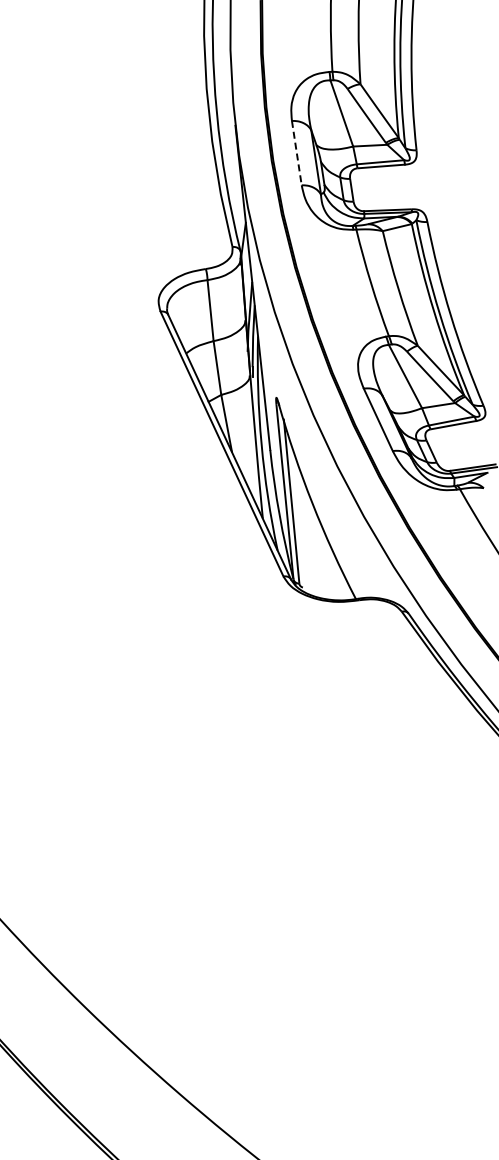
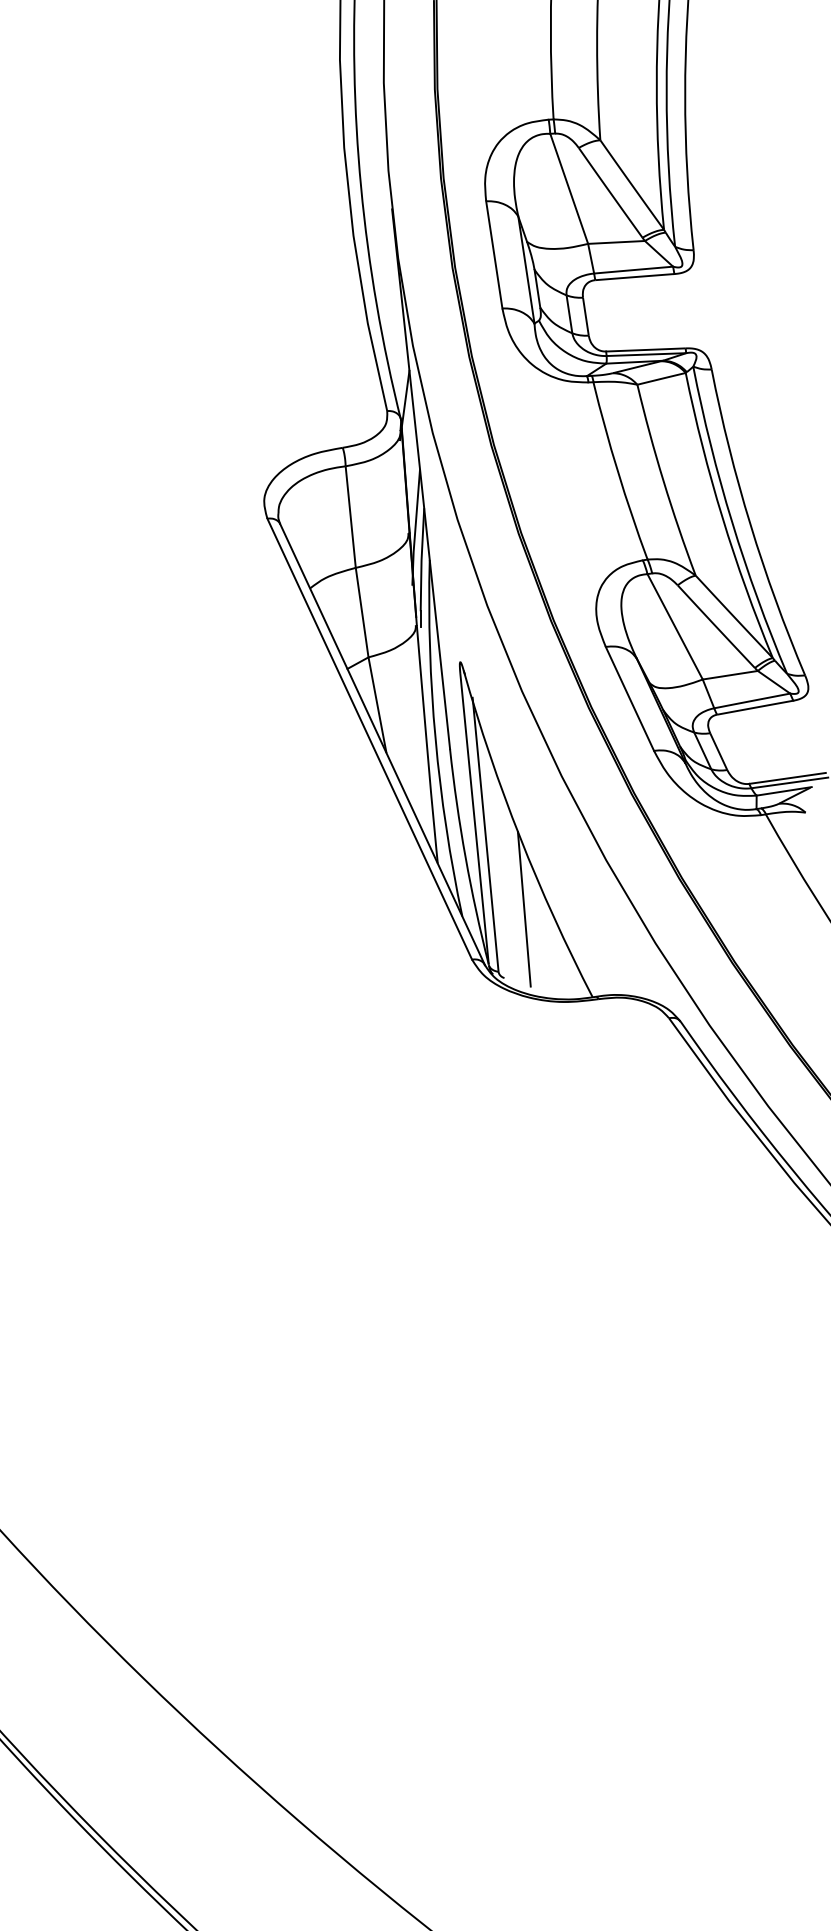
line: (296, 153) -> (493, 255), dashed -> solid
line: (314, 545) -> (523, 908), added

